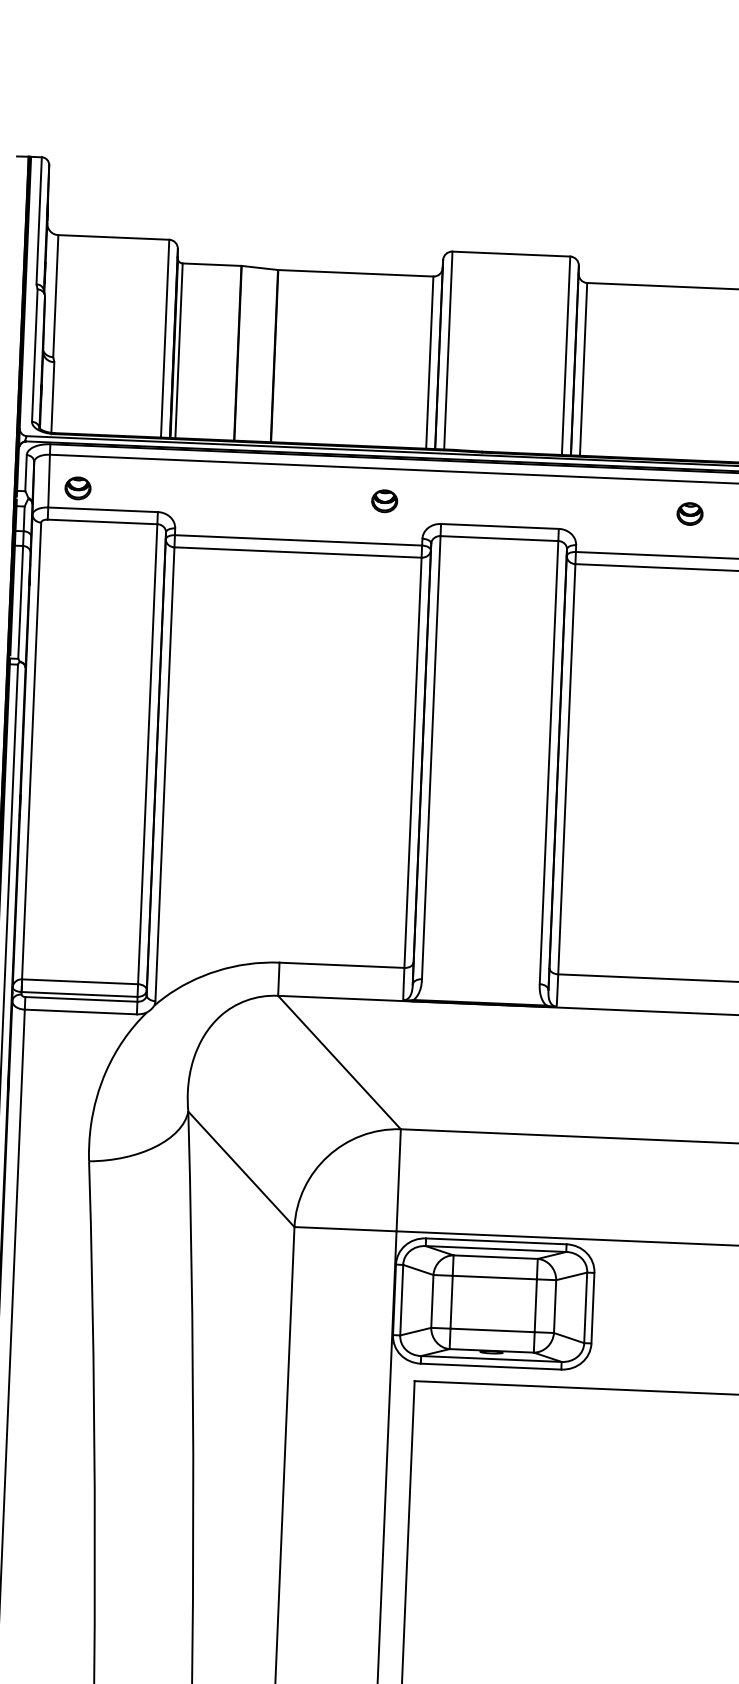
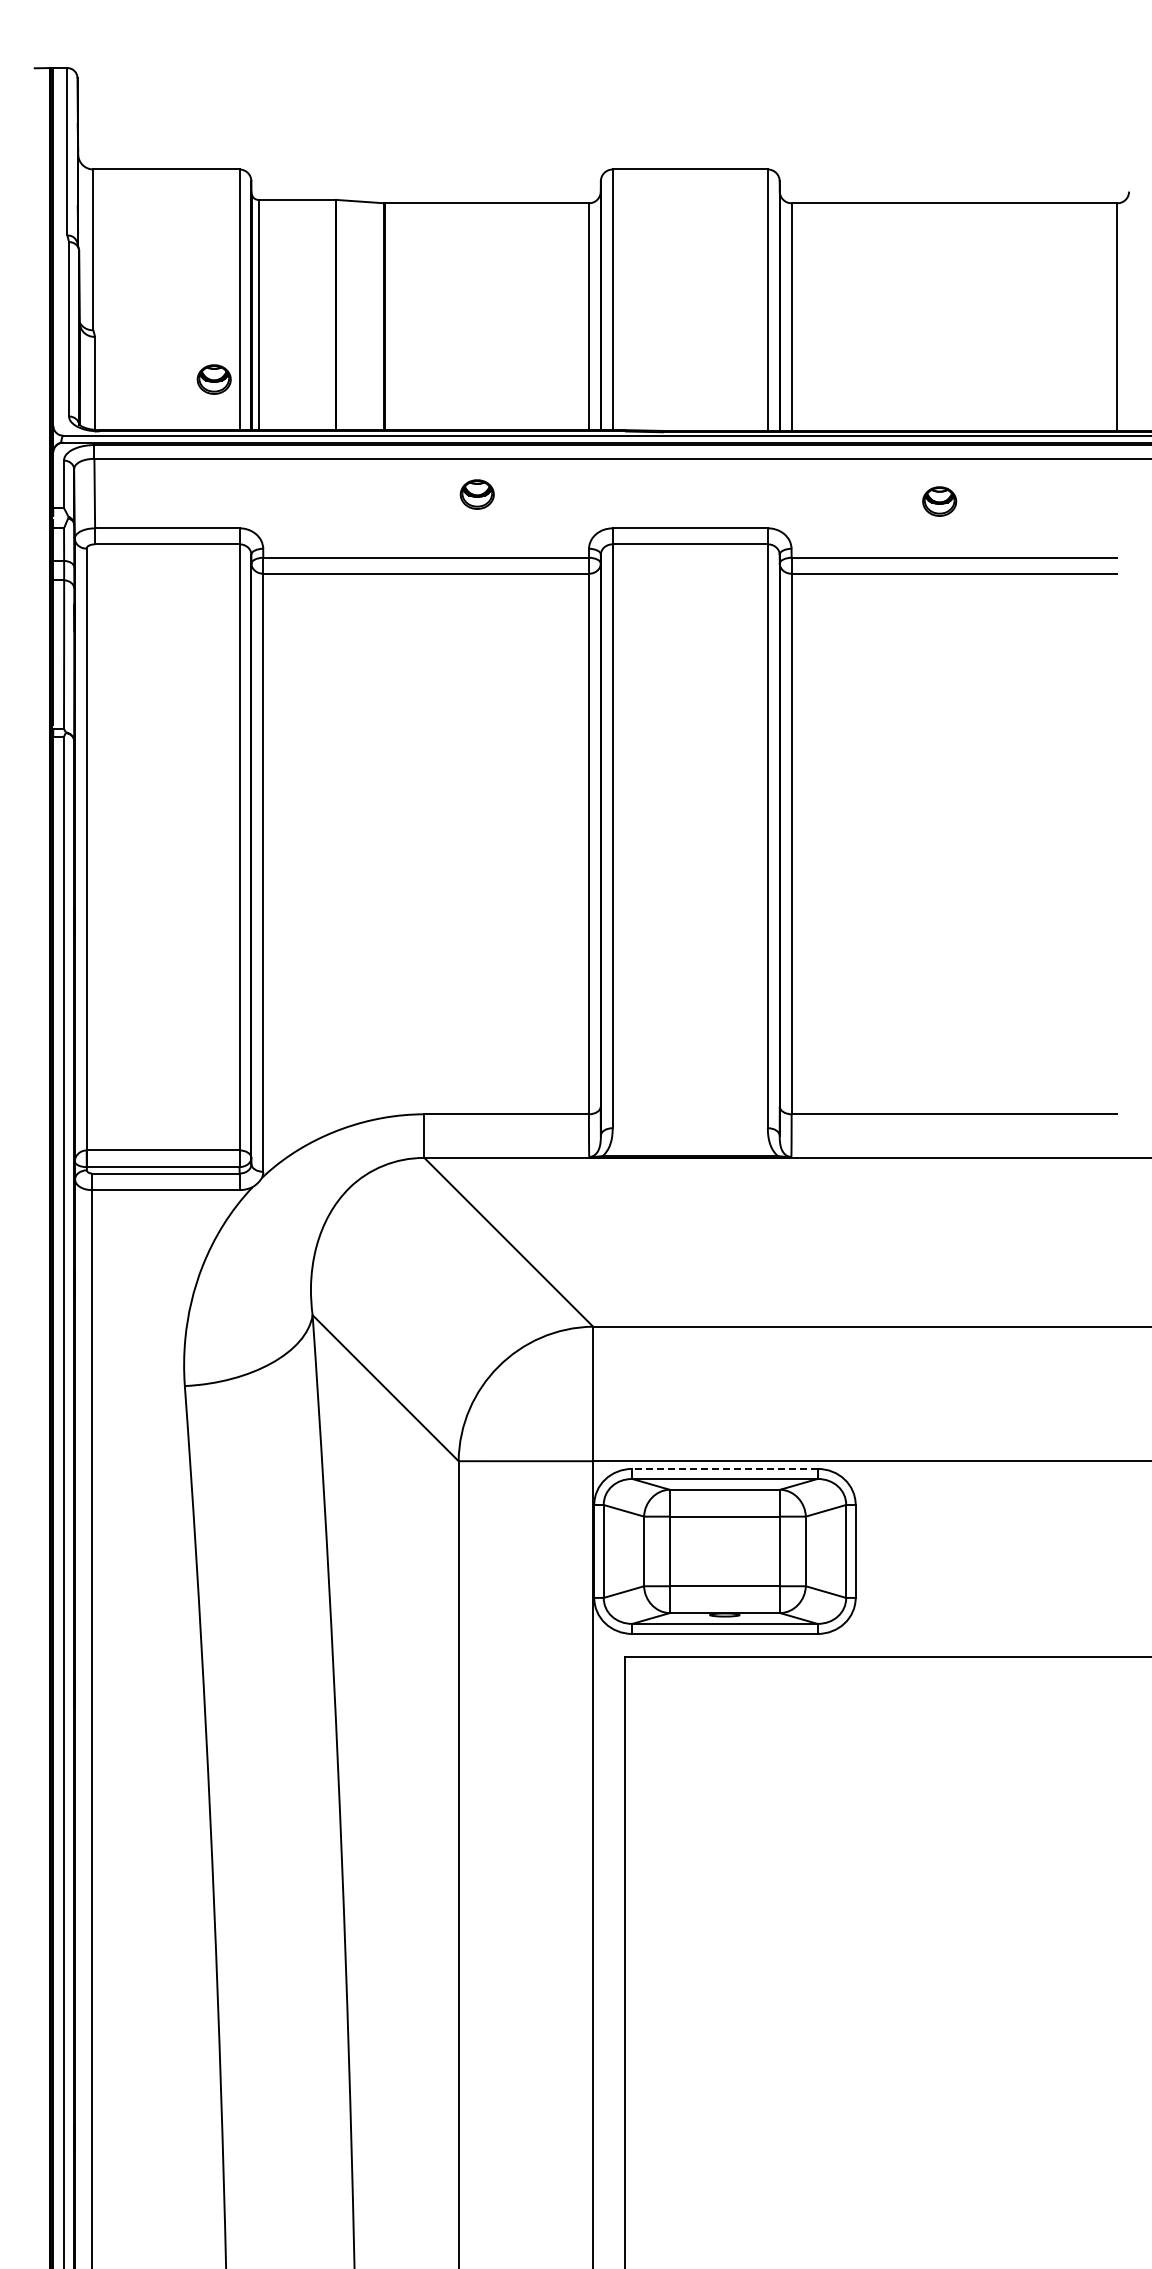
part: (77, 488) -> (213, 379), moved
part: (384, 501) -> (476, 494), moved
line: (496, 1241) -> (724, 1468), solid -> dashed

